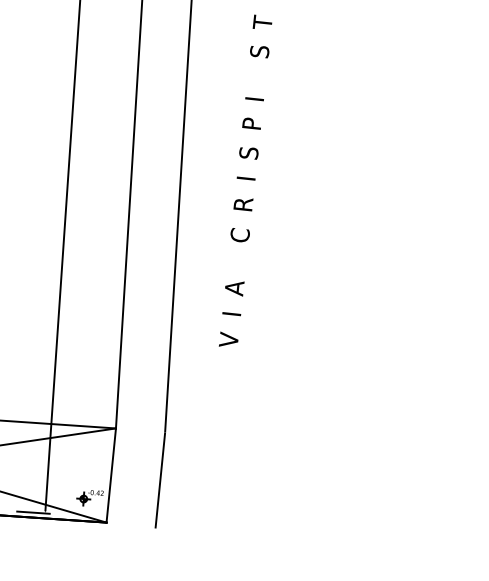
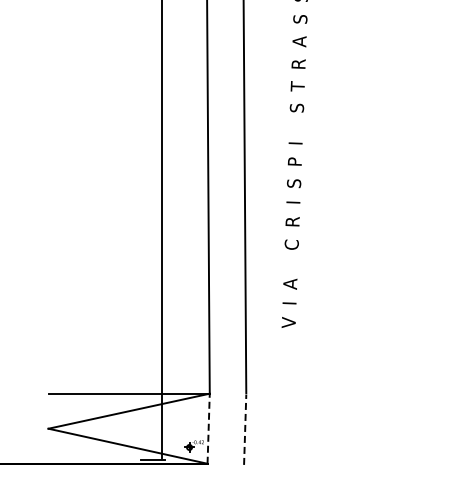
line: (111, 475) -> (208, 428), solid -> dashed
line: (160, 479) -> (245, 429), solid -> dashed

